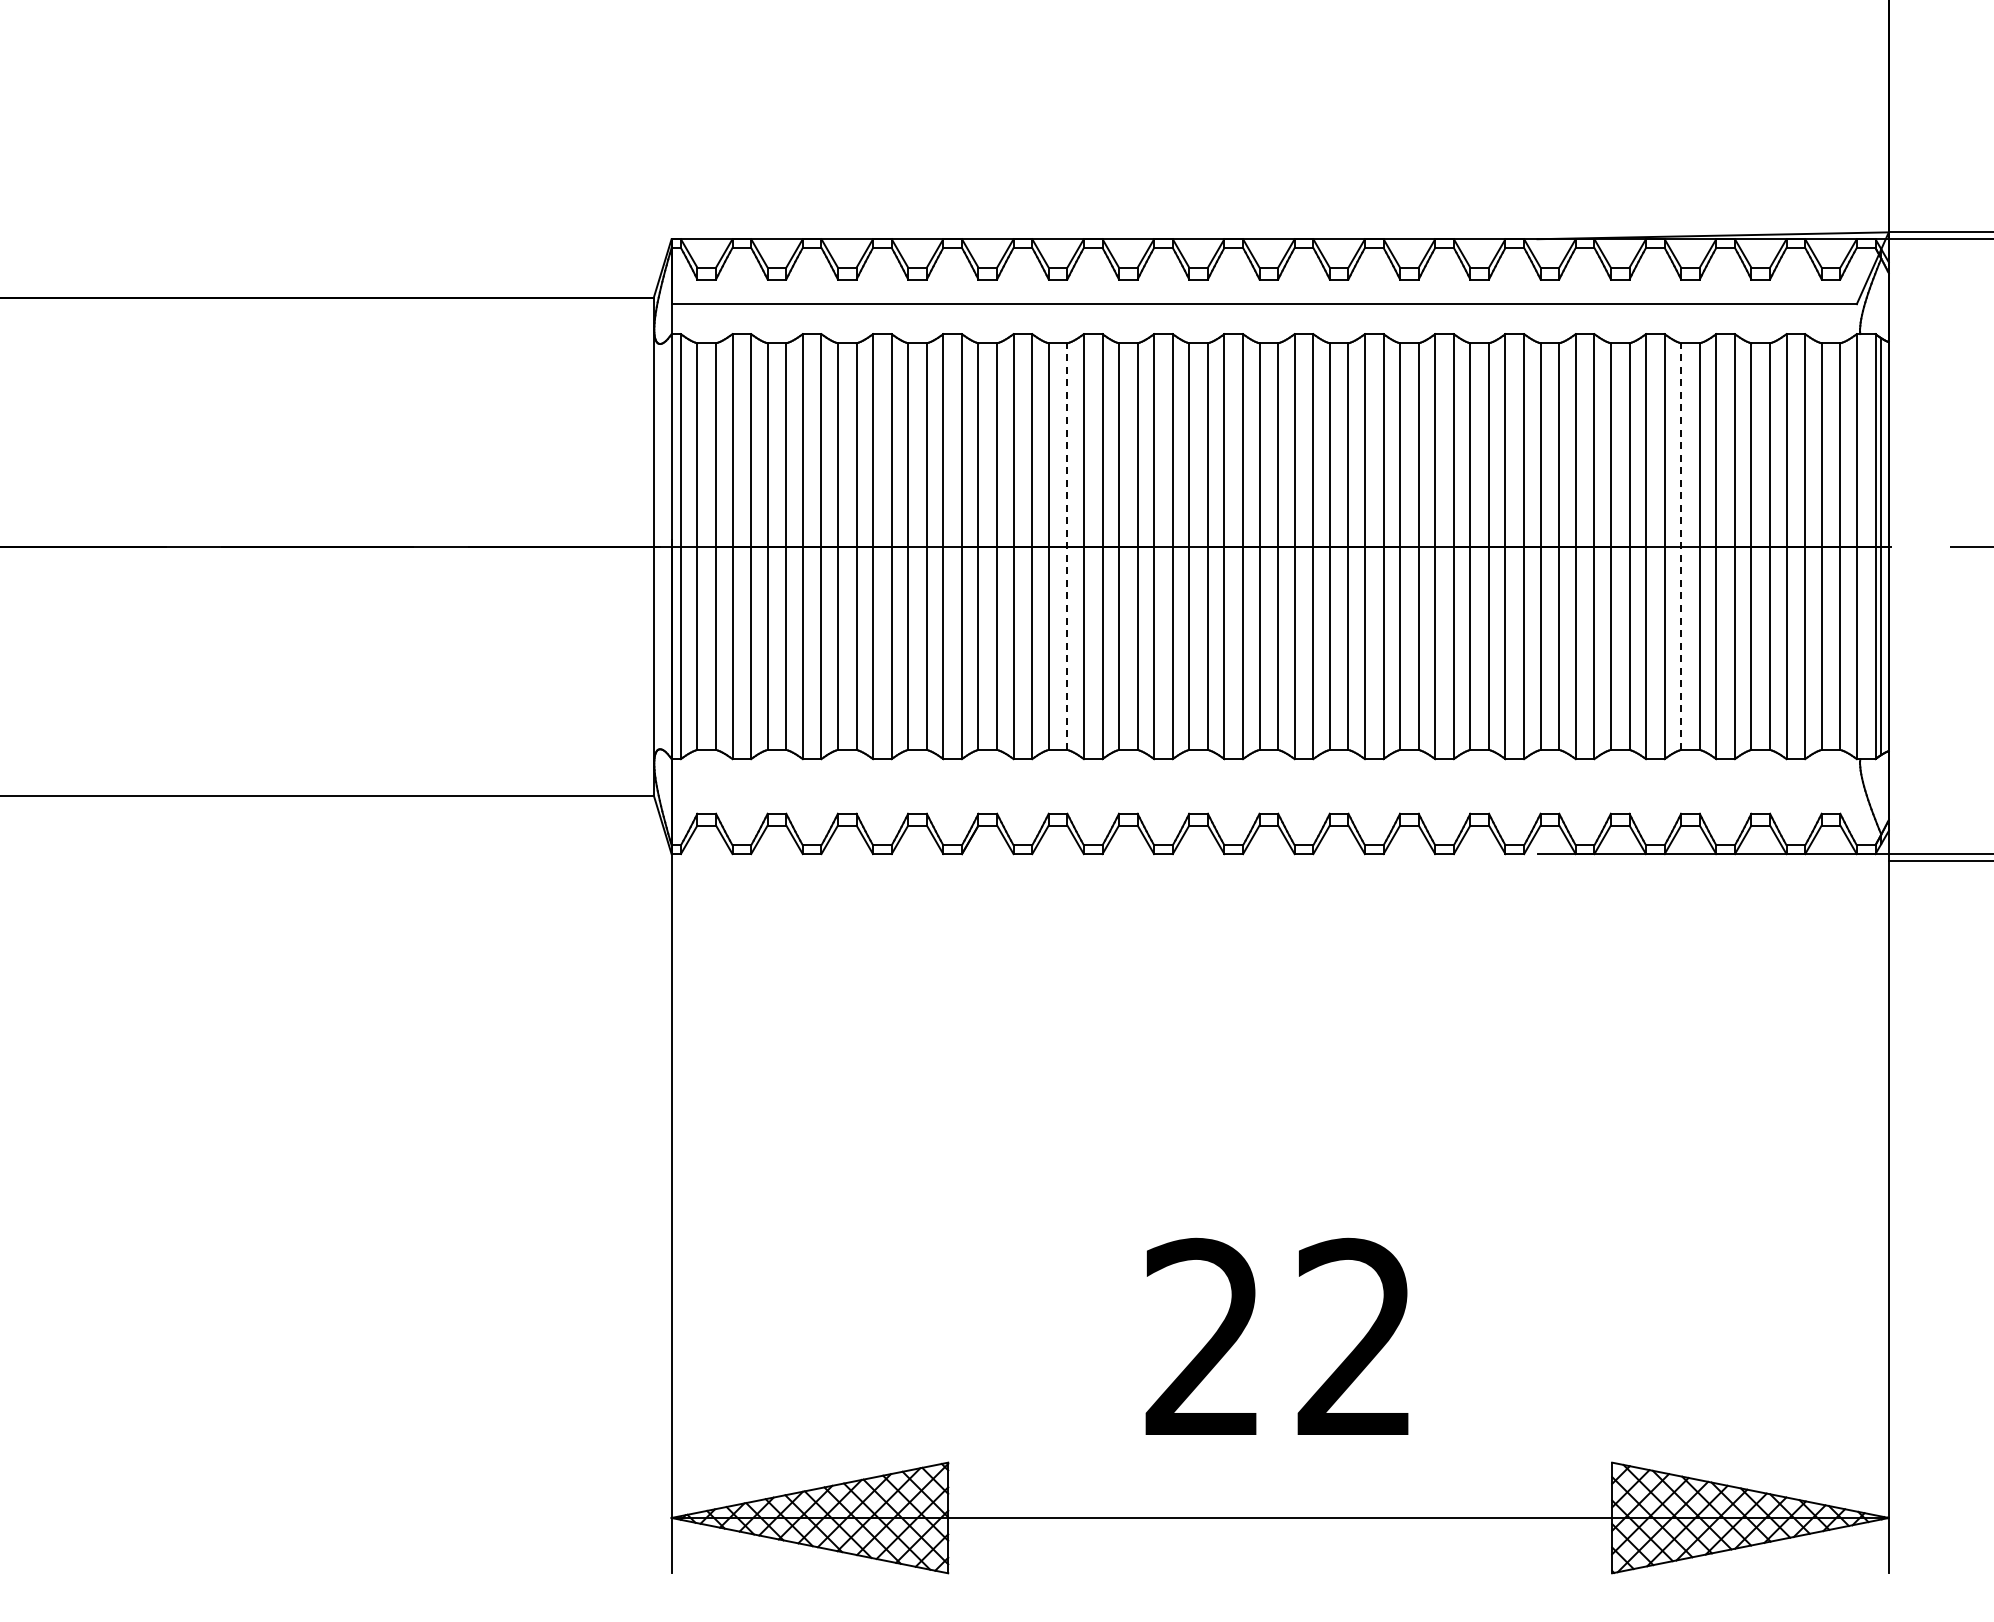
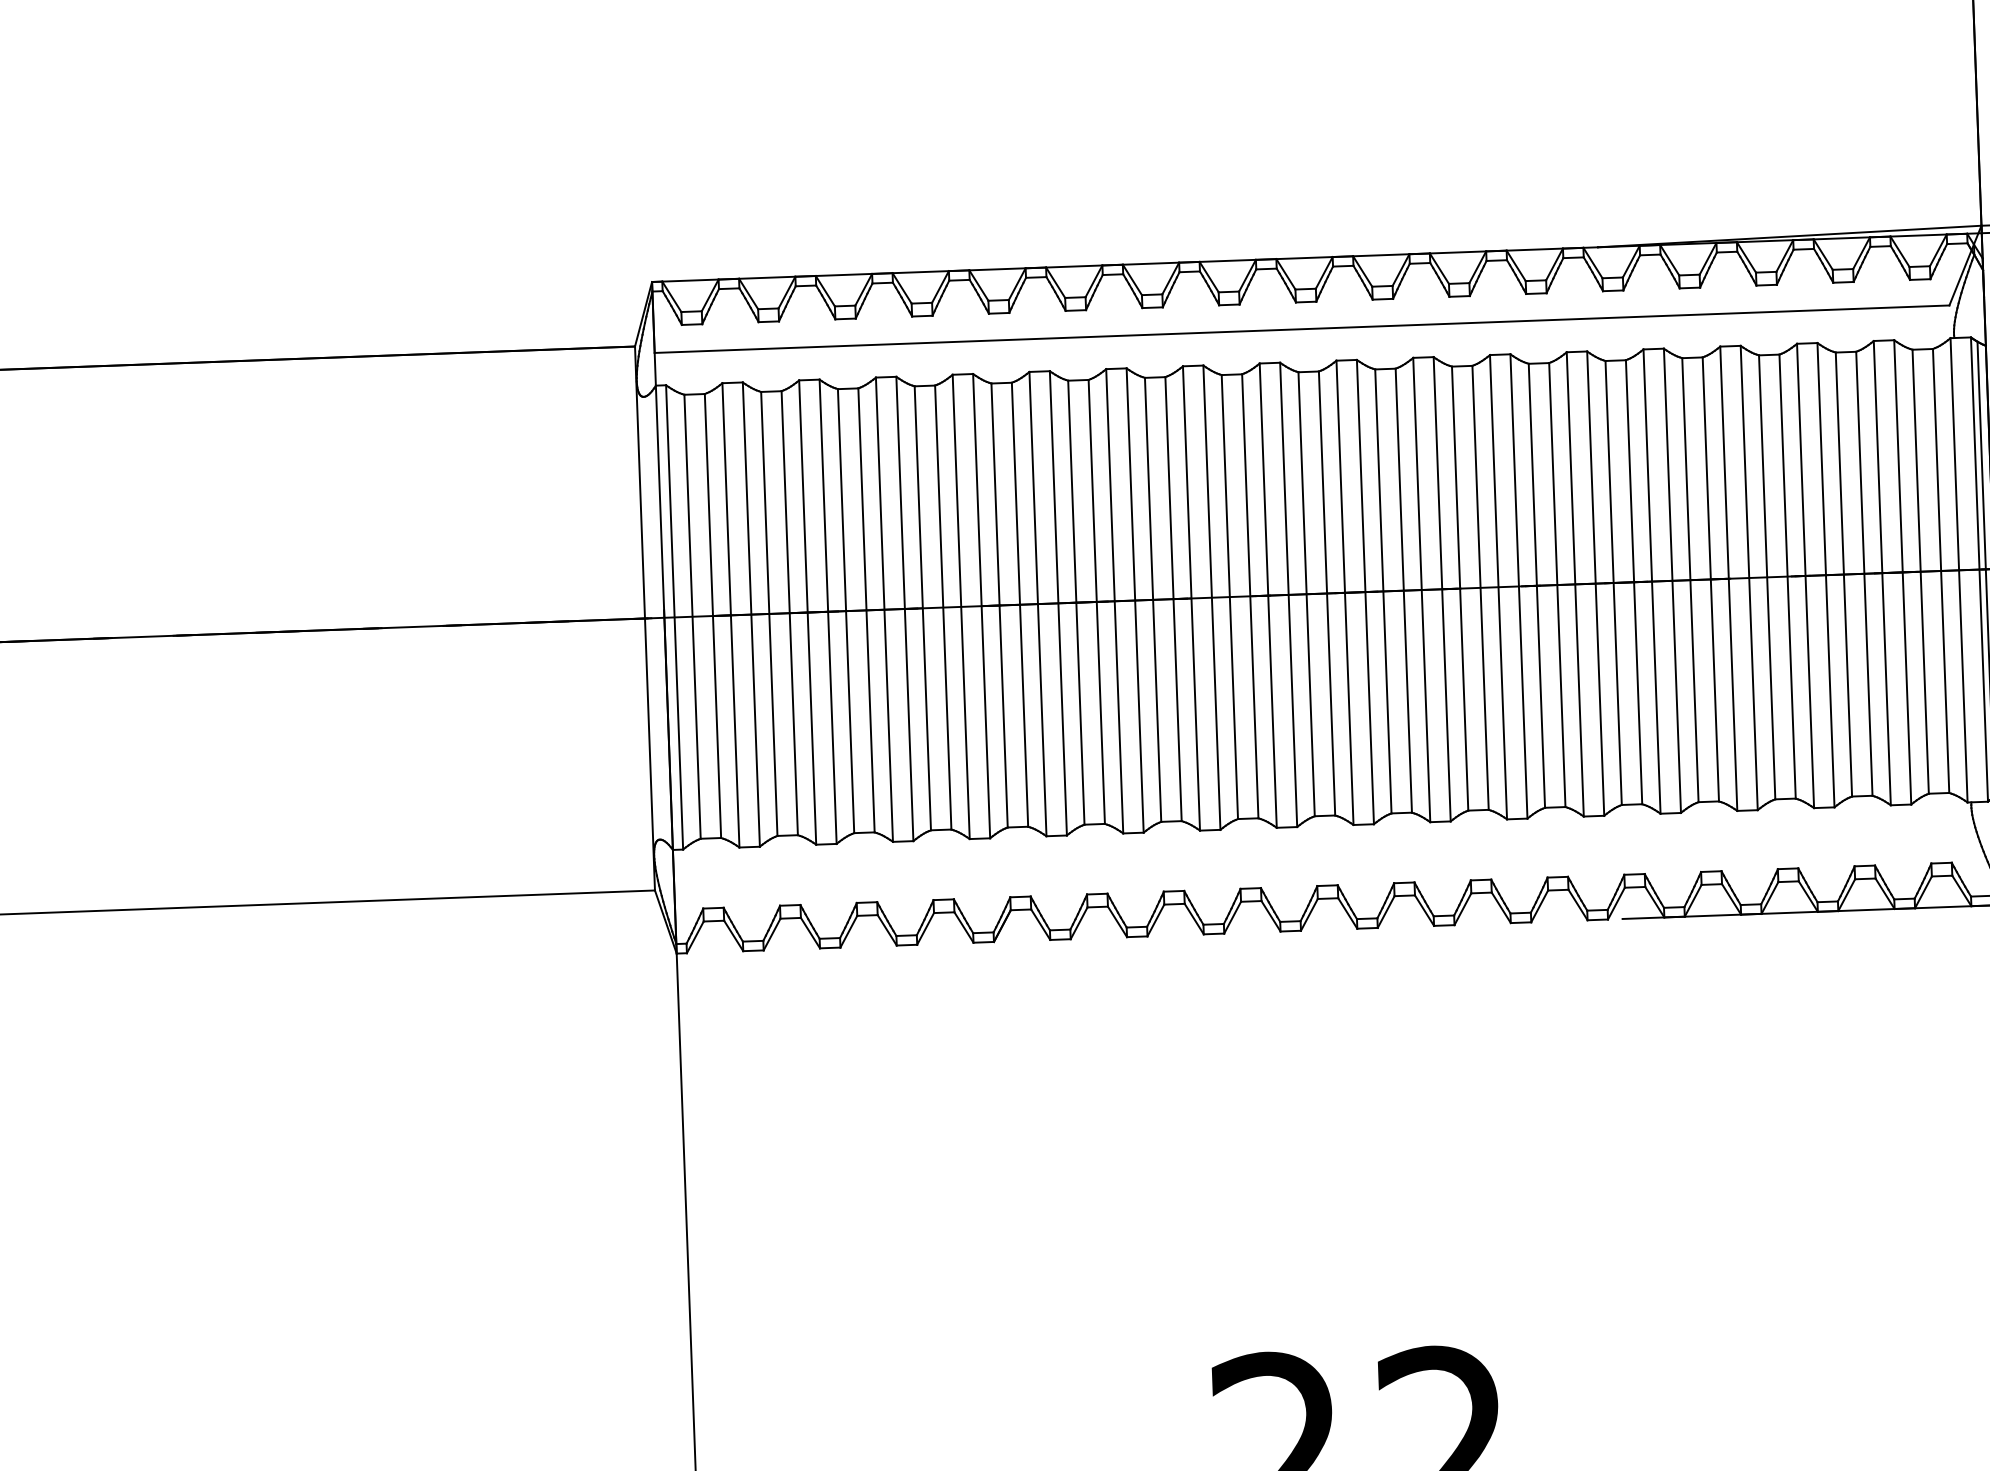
line: (1067, 546) -> (1096, 601), dashed -> solid
line: (1681, 546) -> (1767, 577), dashed -> solid

